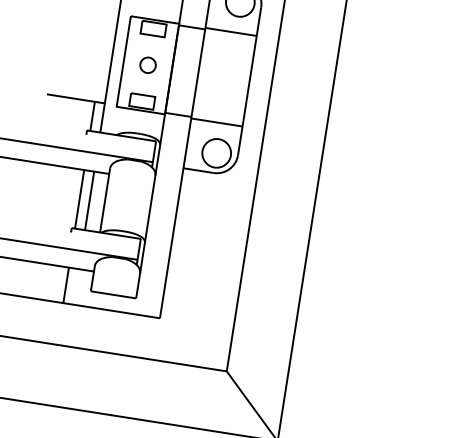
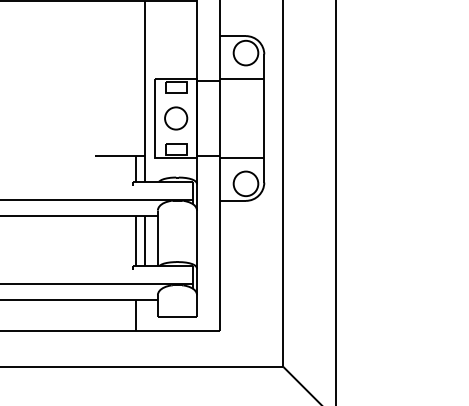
part: (148, 65) -> (176, 118), size x1.67

